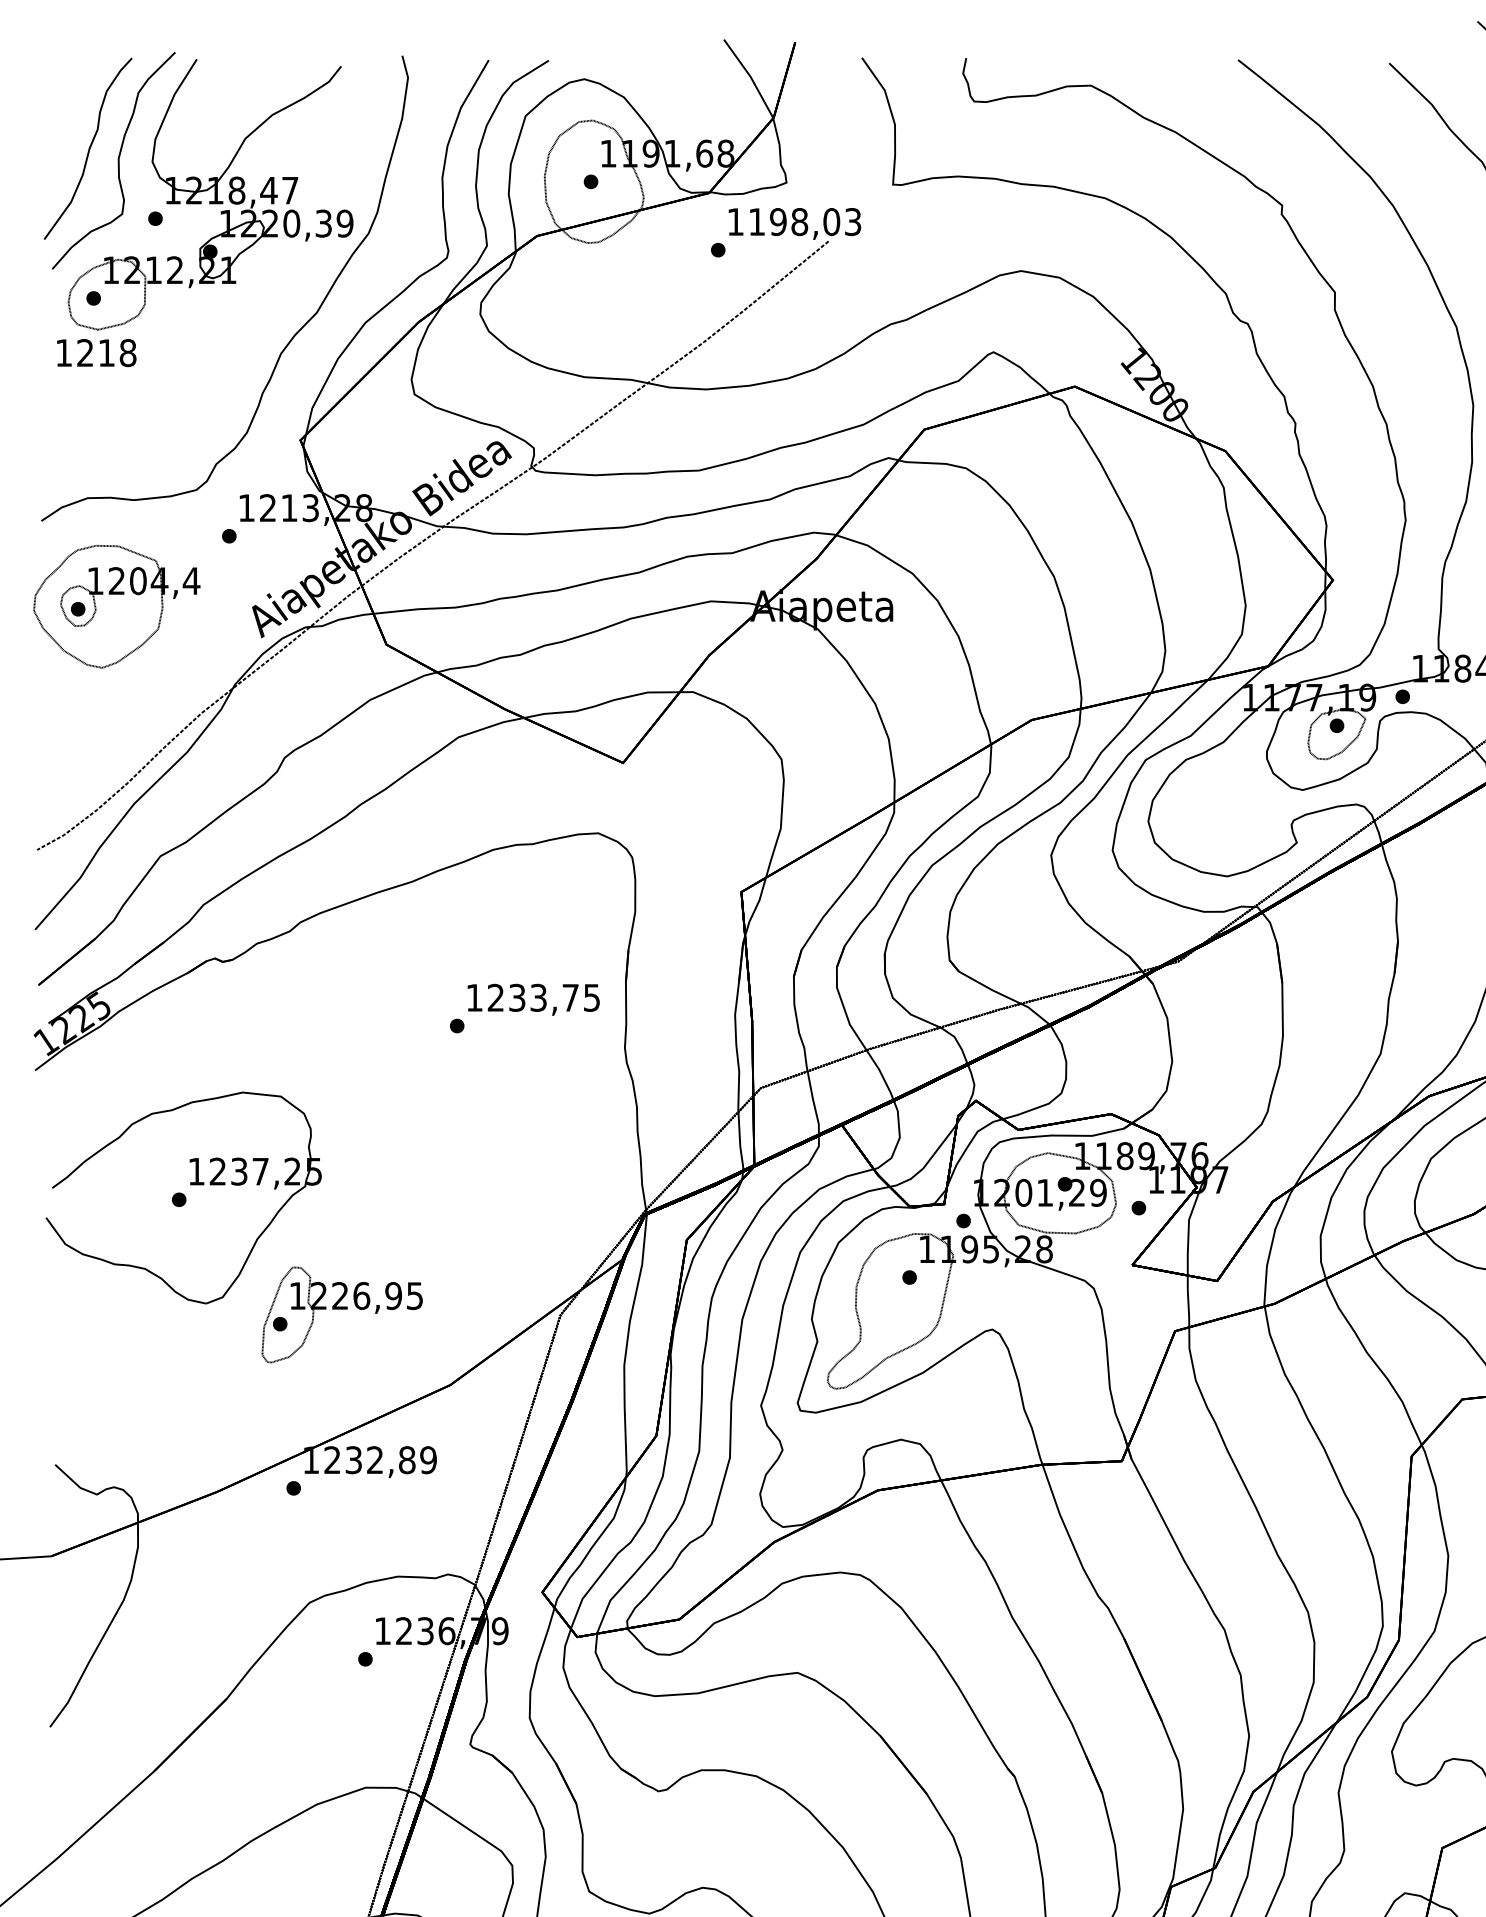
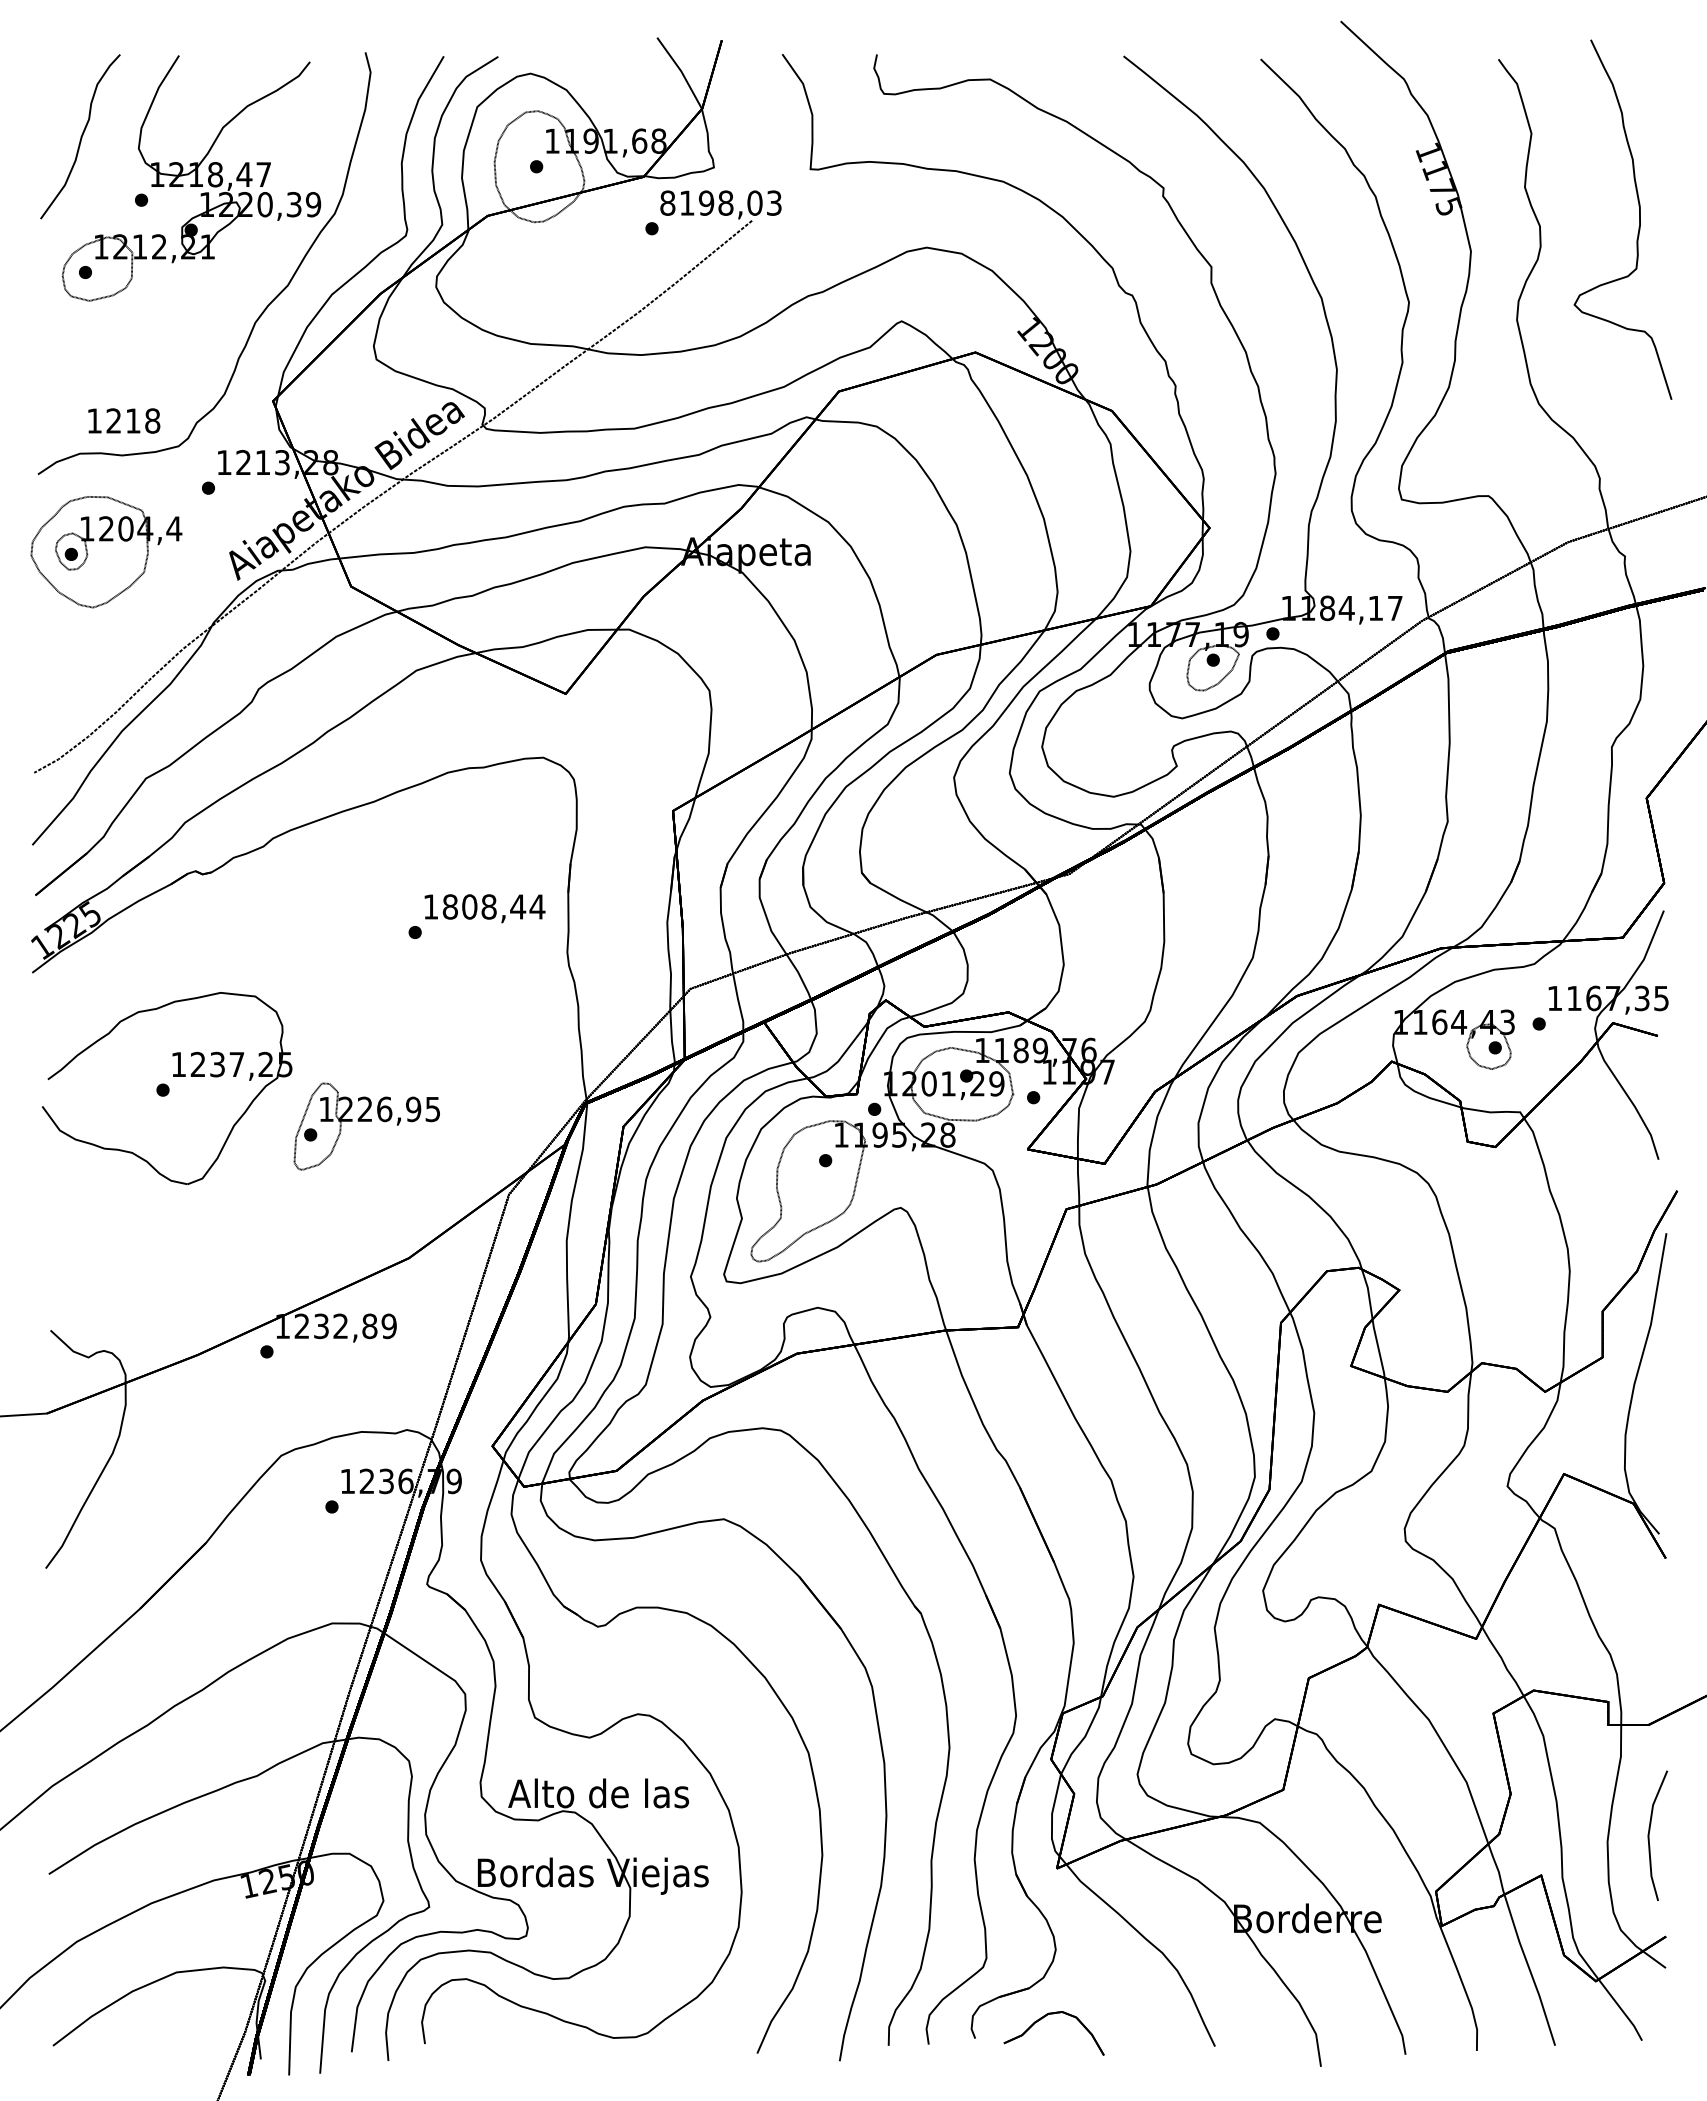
curve: (117, 160) -> (107, 147), removed
text: (735, 221) -> (667, 202), 1198,03 -> 8198,03
text: (97, 352) -> (124, 420), moved
text: (543, 997) -> (493, 906), 1233,75 -> 1808,44
part: (341, 1314) -> (366, 1126), moved

